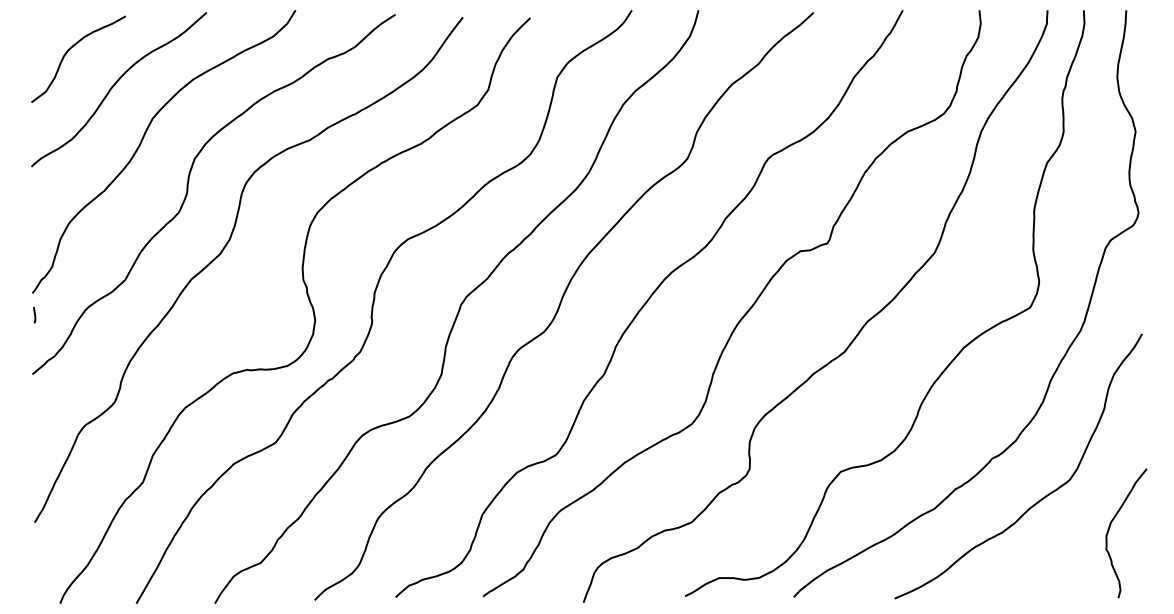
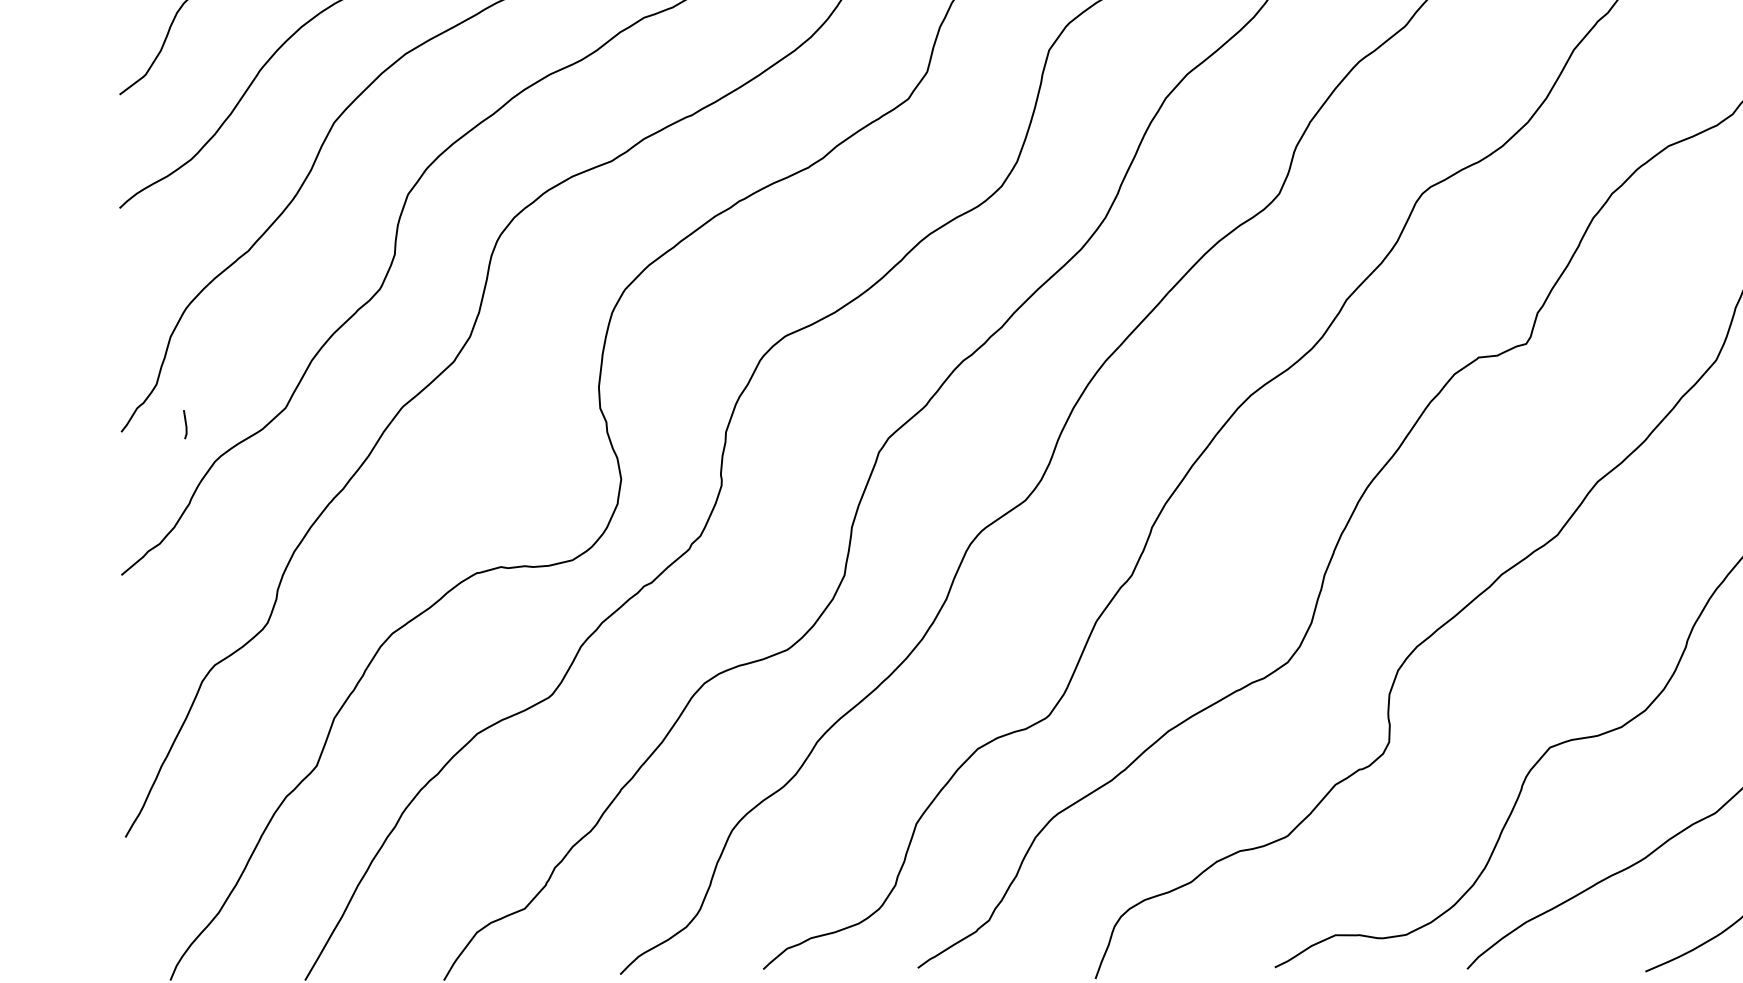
line: (34, 315) -> (185, 425), moved

